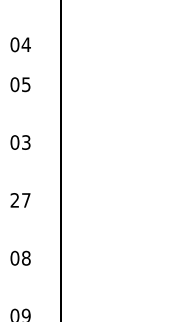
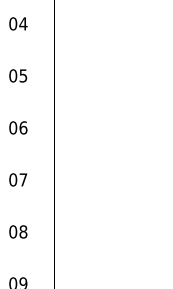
text: (20, 44) -> (18, 23), moved
text: (26, 142) -> (23, 127), 03 -> 06
text: (14, 200) -> (12, 179), 27 -> 07

